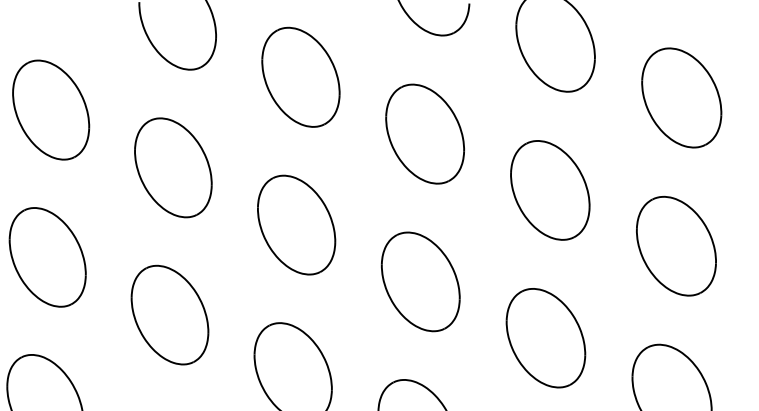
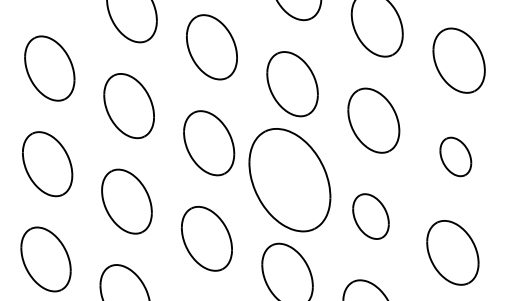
part: (676, 245) -> (455, 156), size x0.6
part: (420, 280) -> (289, 179), size x1.6
part: (545, 337) -> (370, 216), size x0.7

